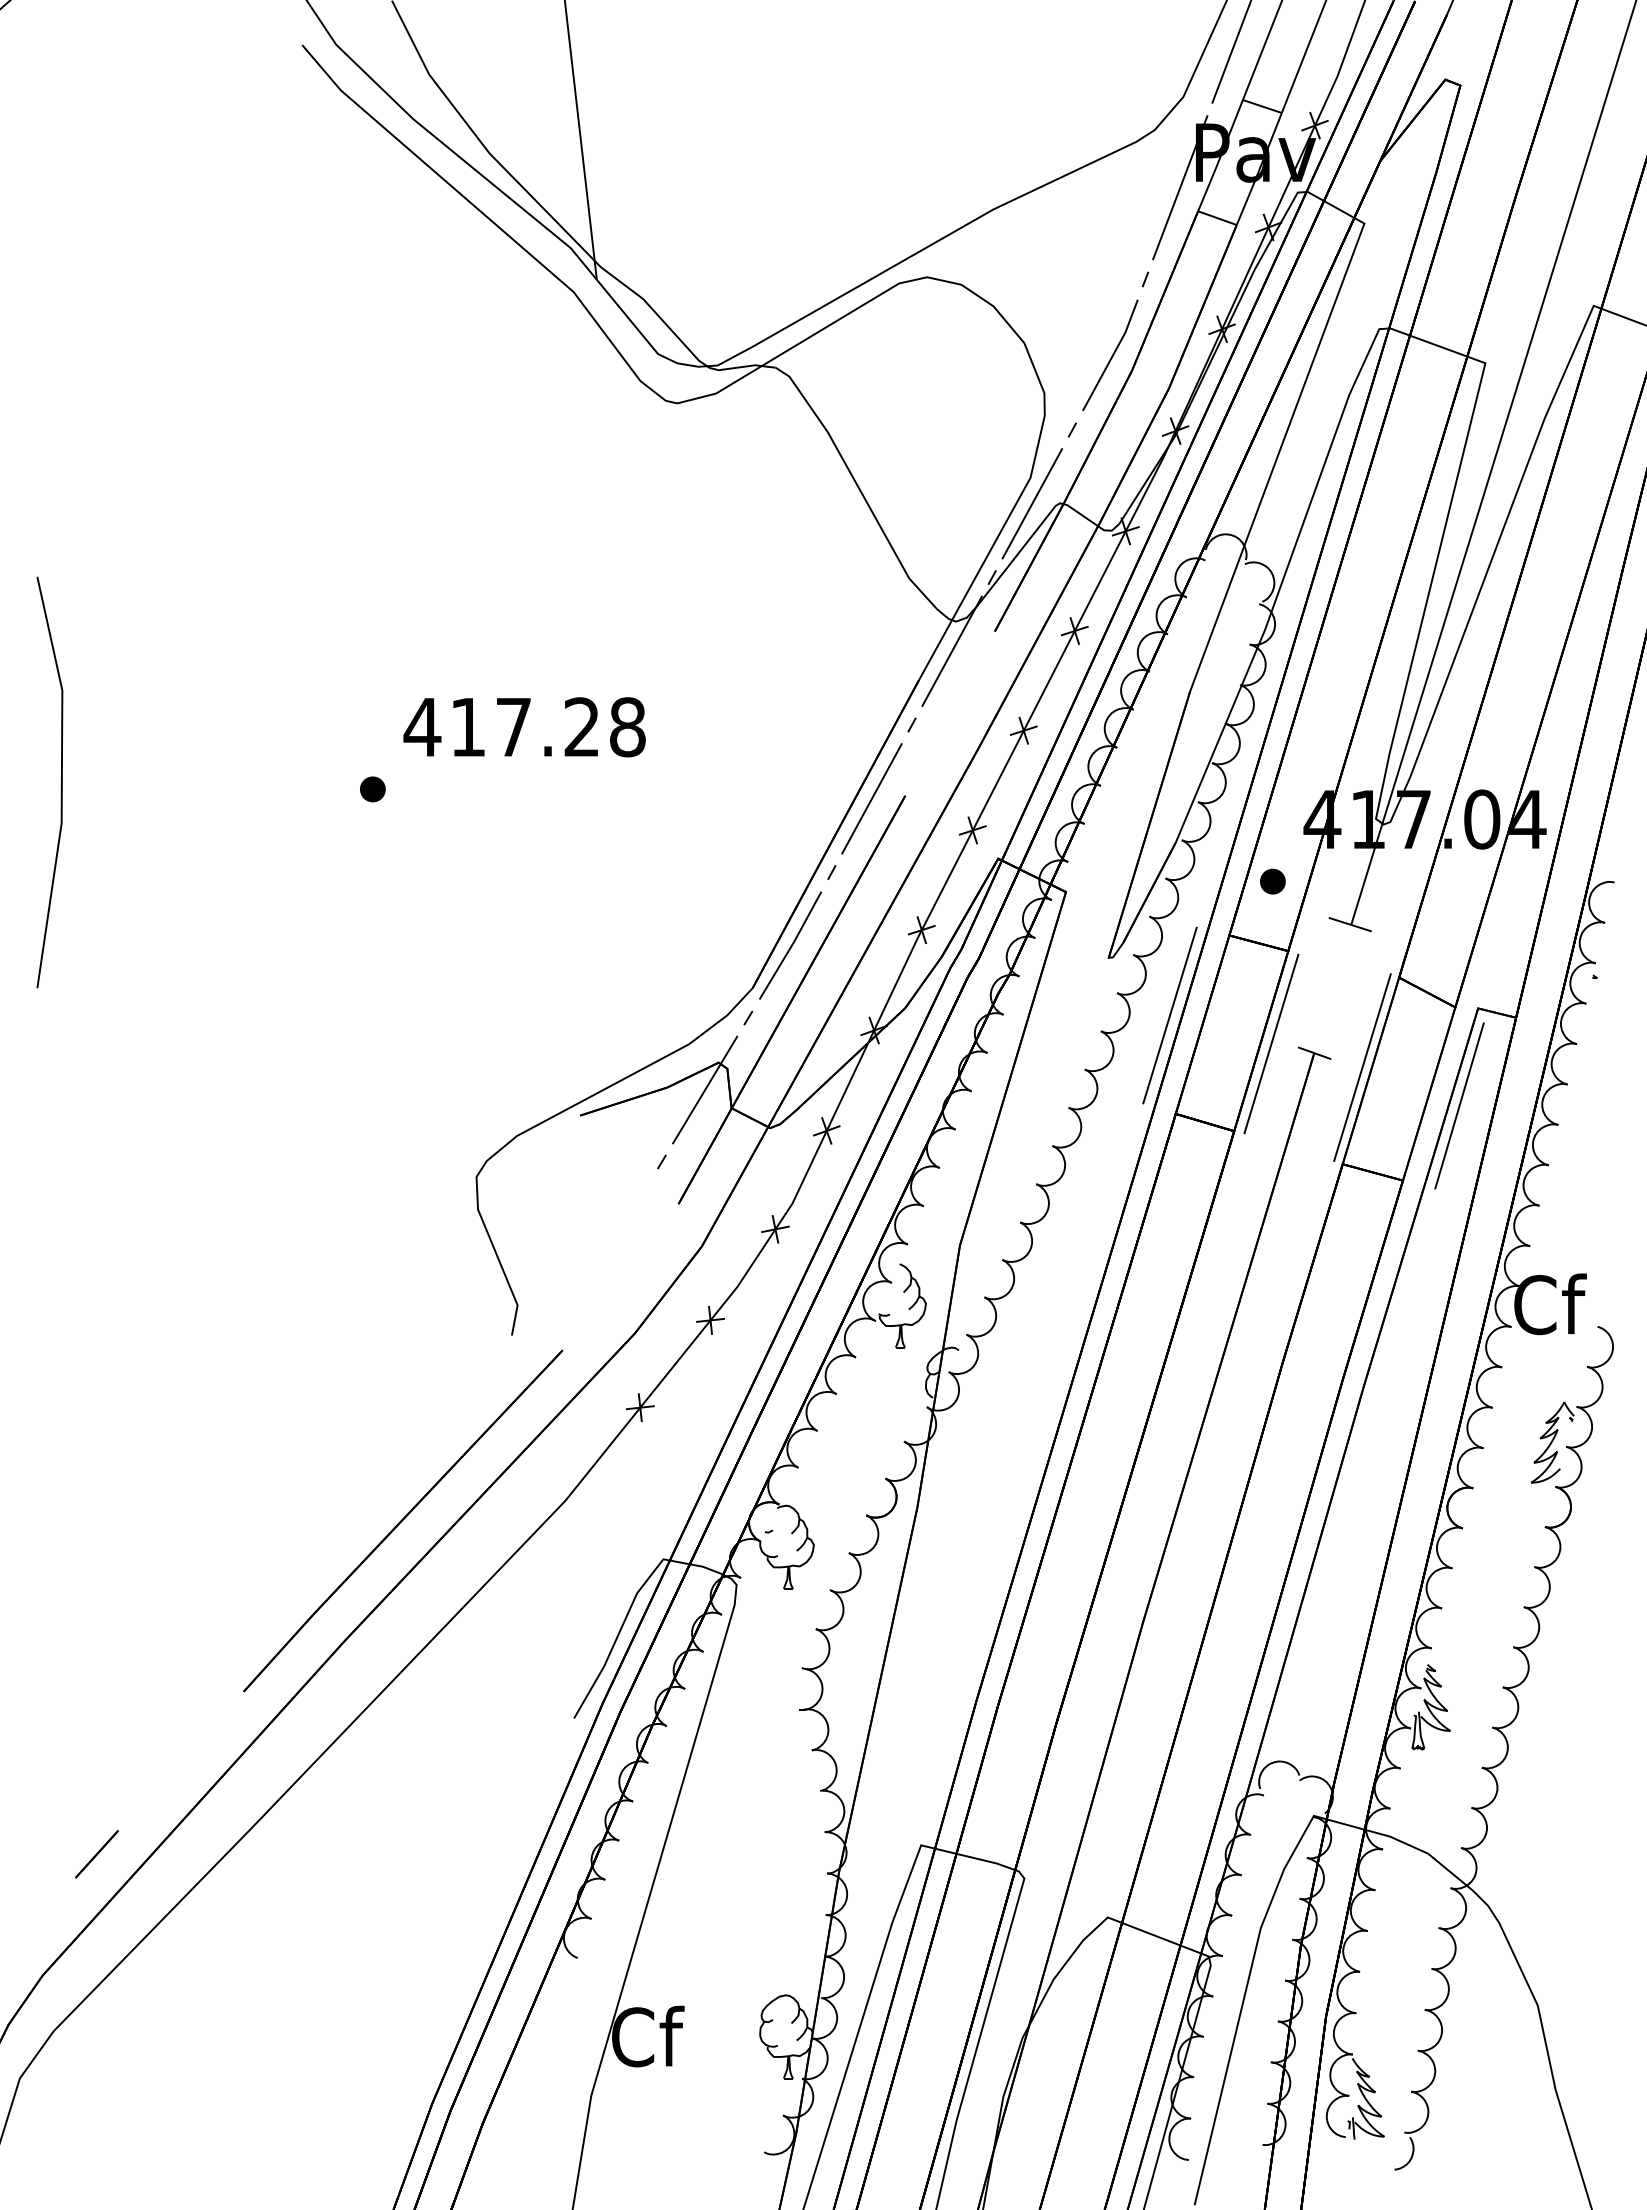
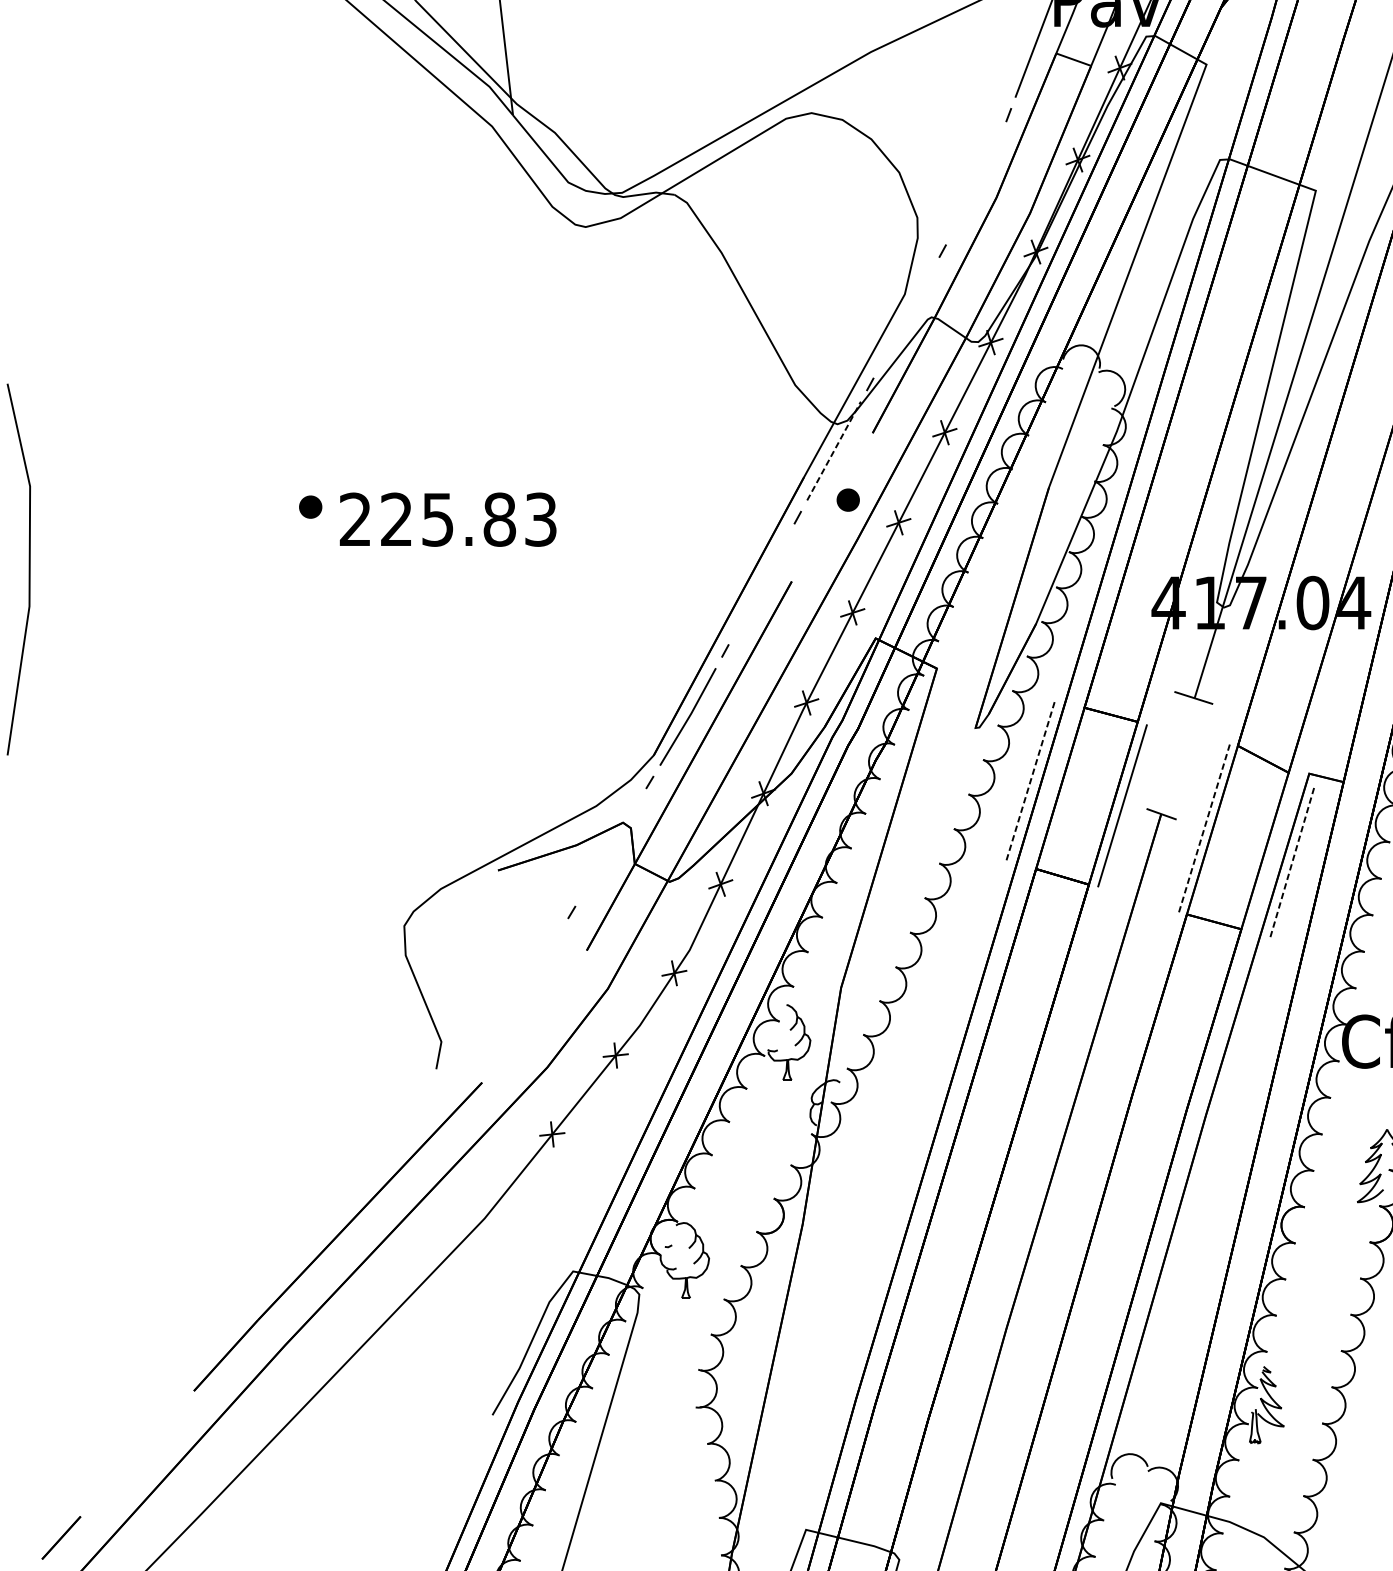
line: (1111, 355) -> (978, 183), removed
line: (1032, 503) -> (906, 317), removed
line: (952, 650) -> (834, 450), solid -> dashed
text: (524, 727) -> (447, 519), 417.28 -> 225.83
part: (372, 789) -> (310, 507), moved
line: (871, 798) -> (761, 584), removed
part: (1272, 881) -> (847, 500), moved
line: (1170, 1015) -> (1031, 780), solid -> dashed
line: (1362, 1067) -> (1204, 827), solid -> dashed
line: (705, 1089) -> (611, 846), removed
line: (1459, 1105) -> (1292, 861), solid -> dashed

